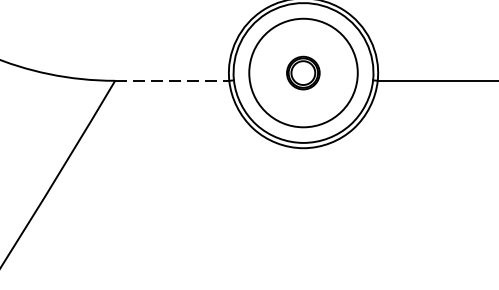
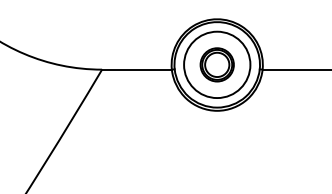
part: (302, 72) -> (216, 64), size x1.67
line: (171, 80) -> (136, 69), dashed -> solid

